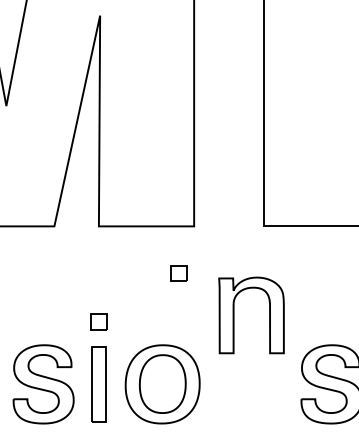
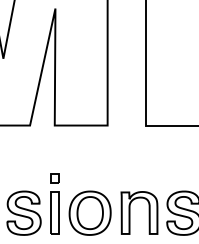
part: (177, 273) -> (98, 151), removed
part: (235, 314) -> (130, 212), moved

